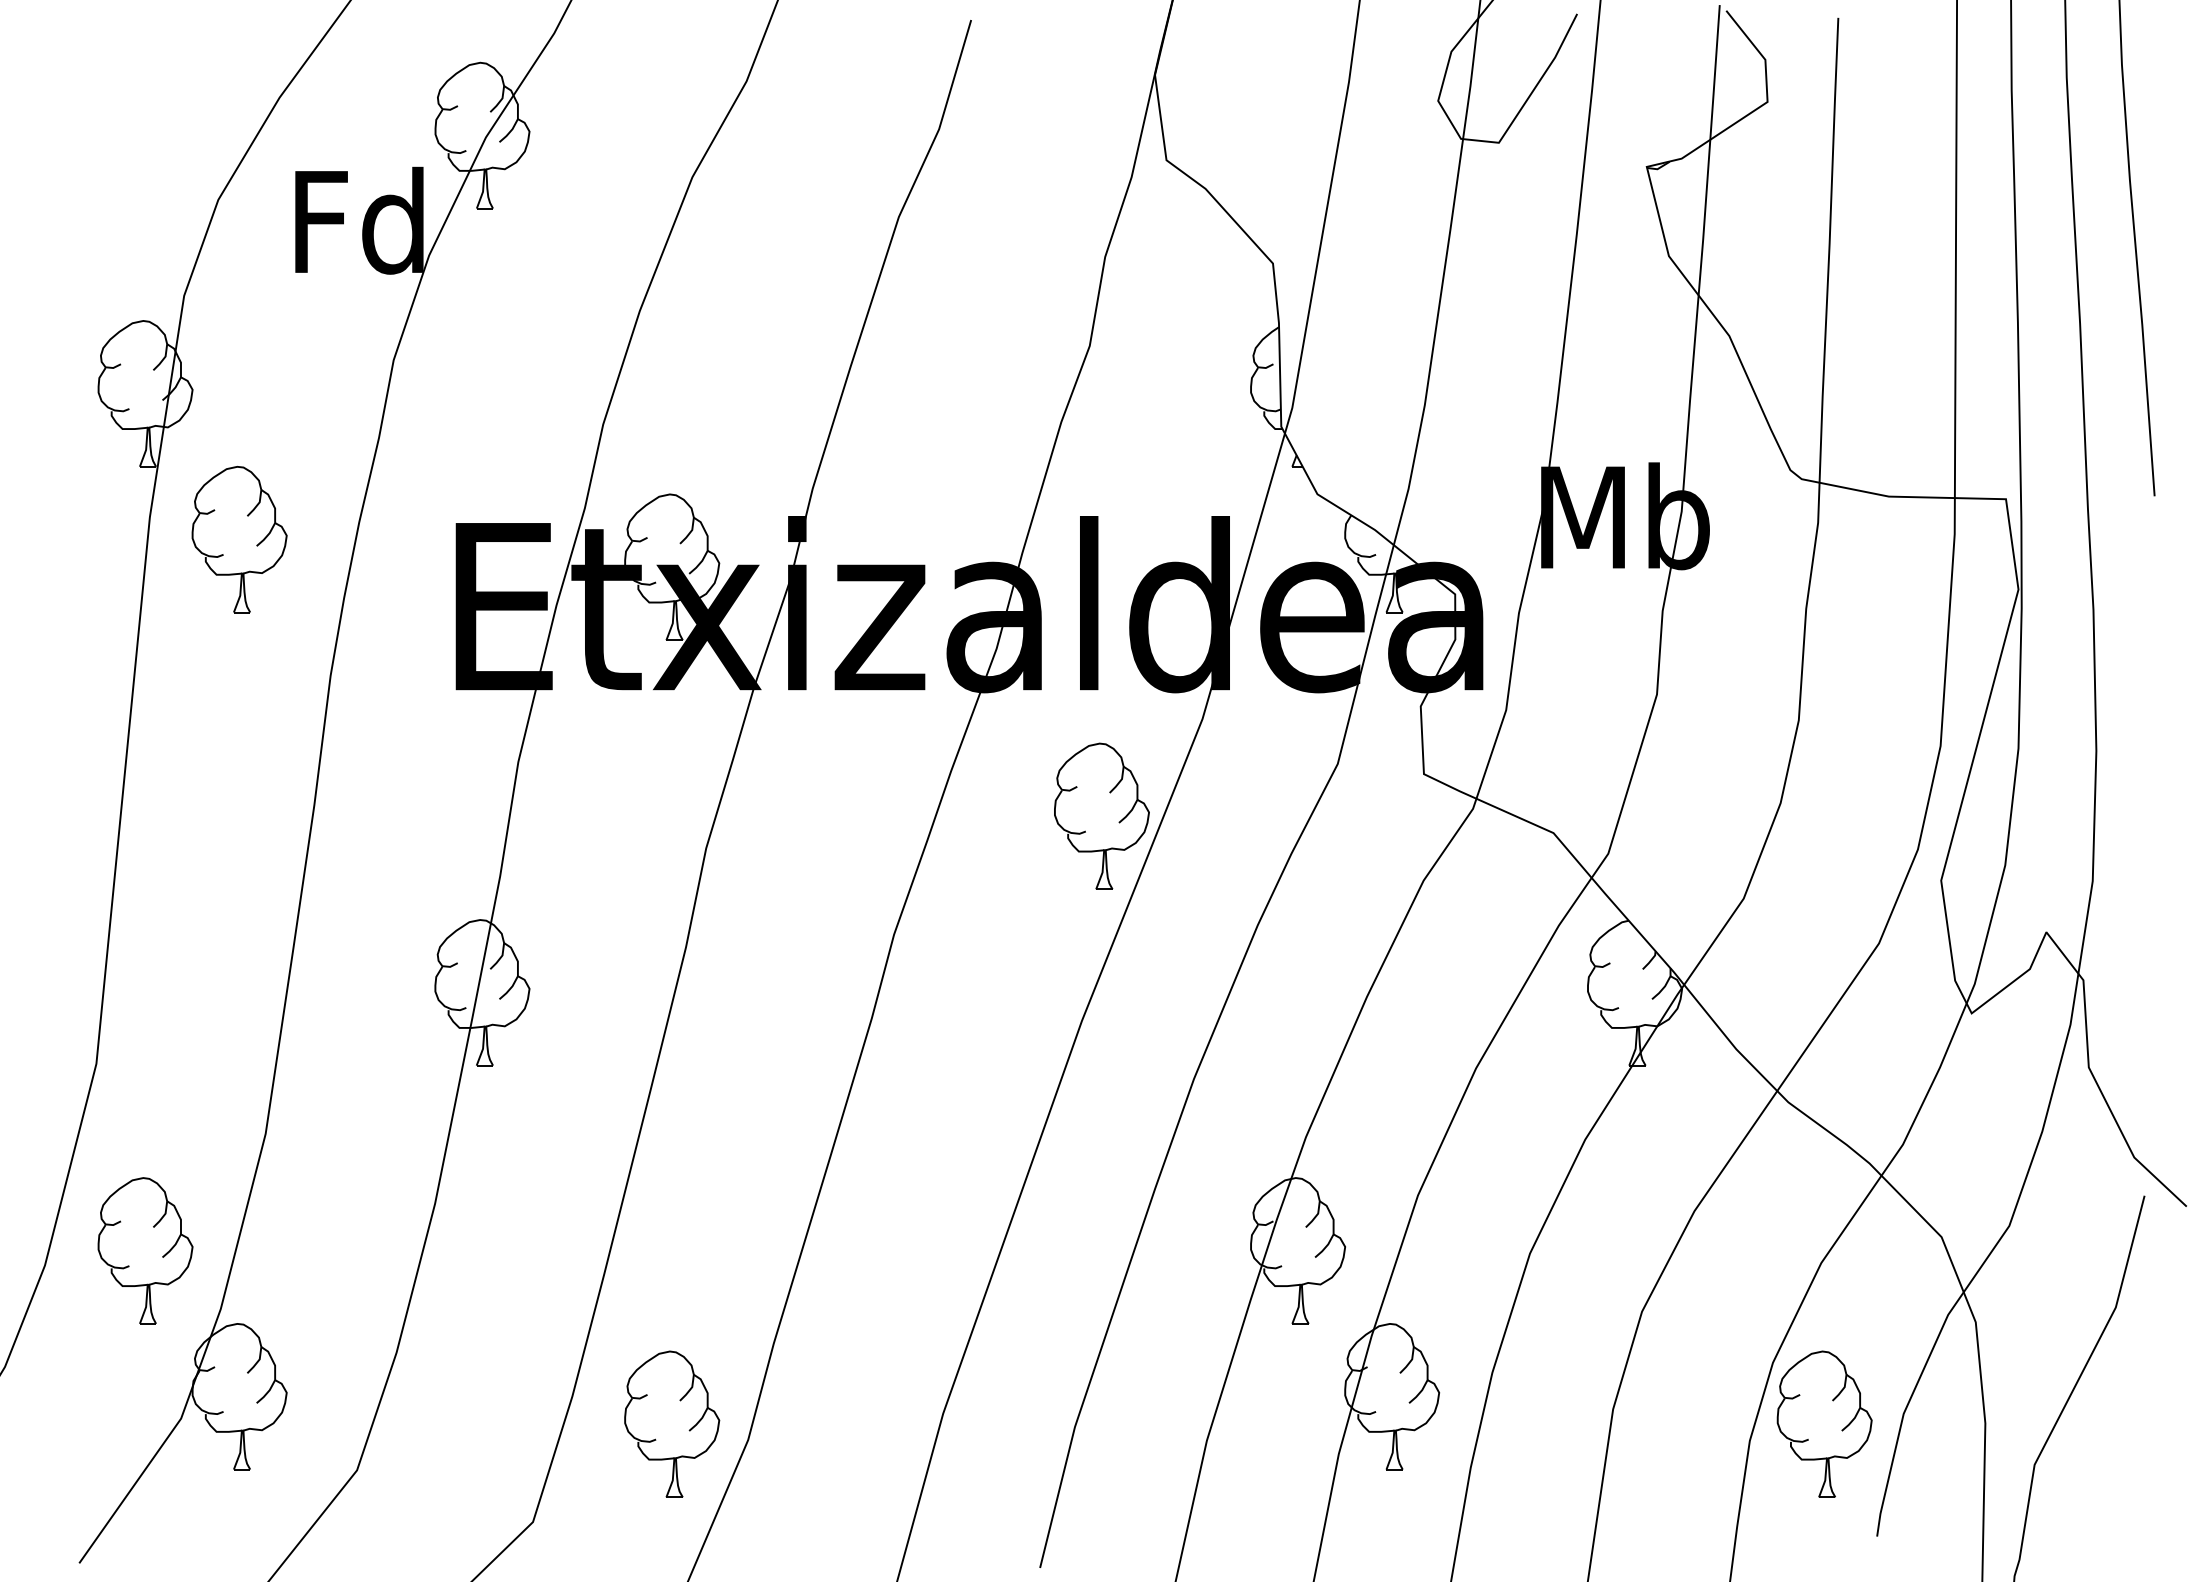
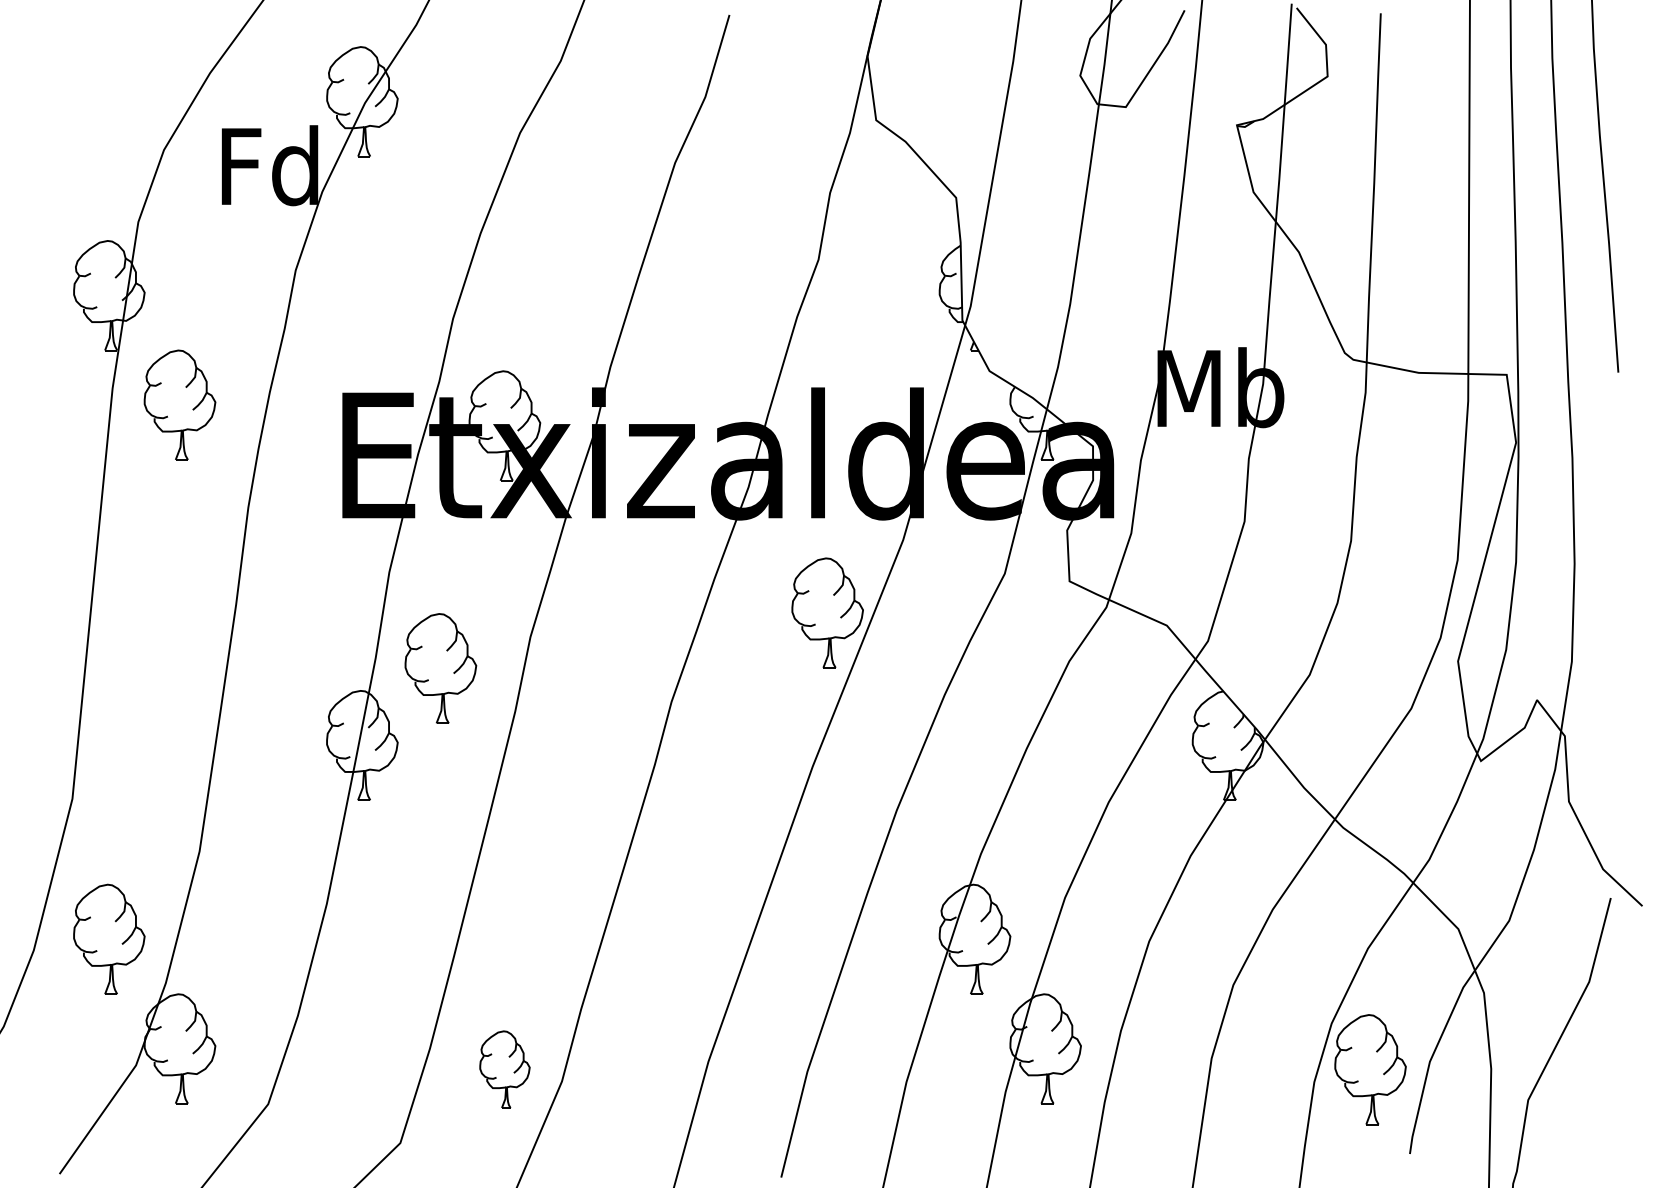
part: (586, 889) -> (440, 667), added
part: (672, 1423) -> (505, 1069), size x0.7

